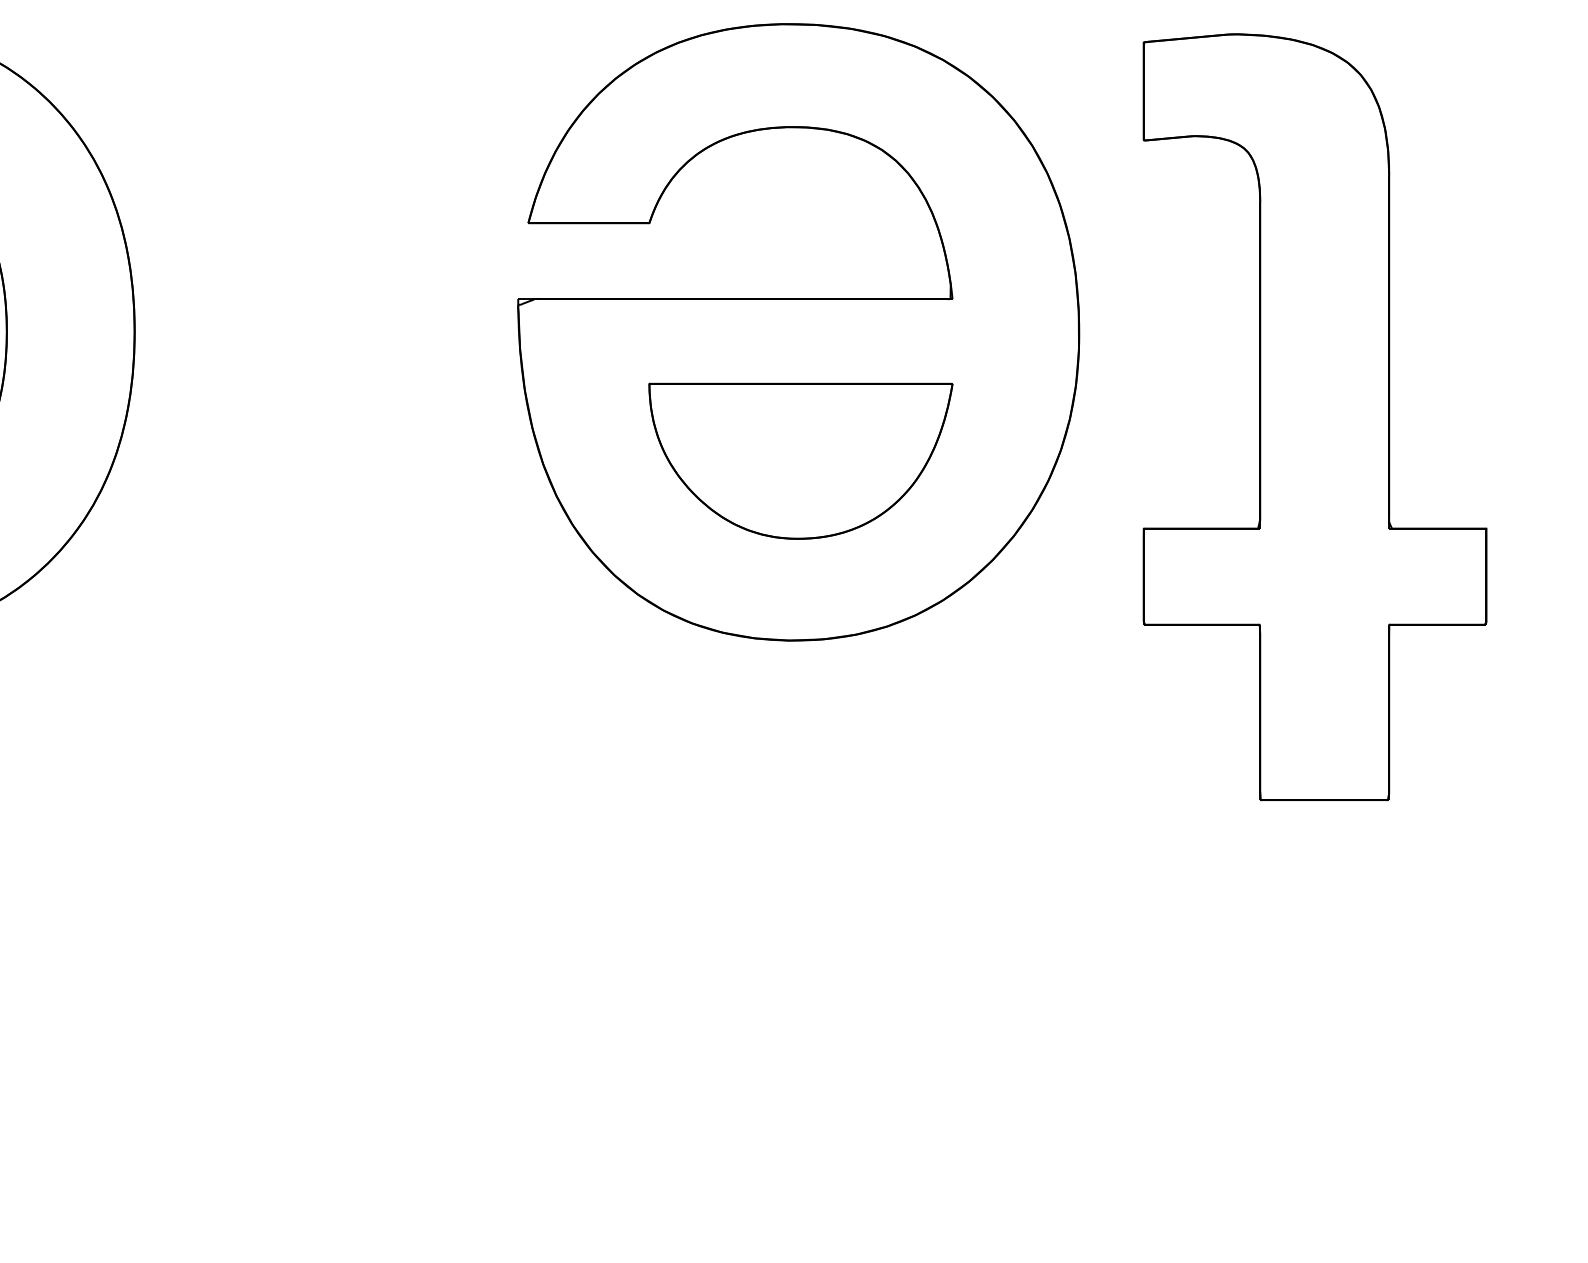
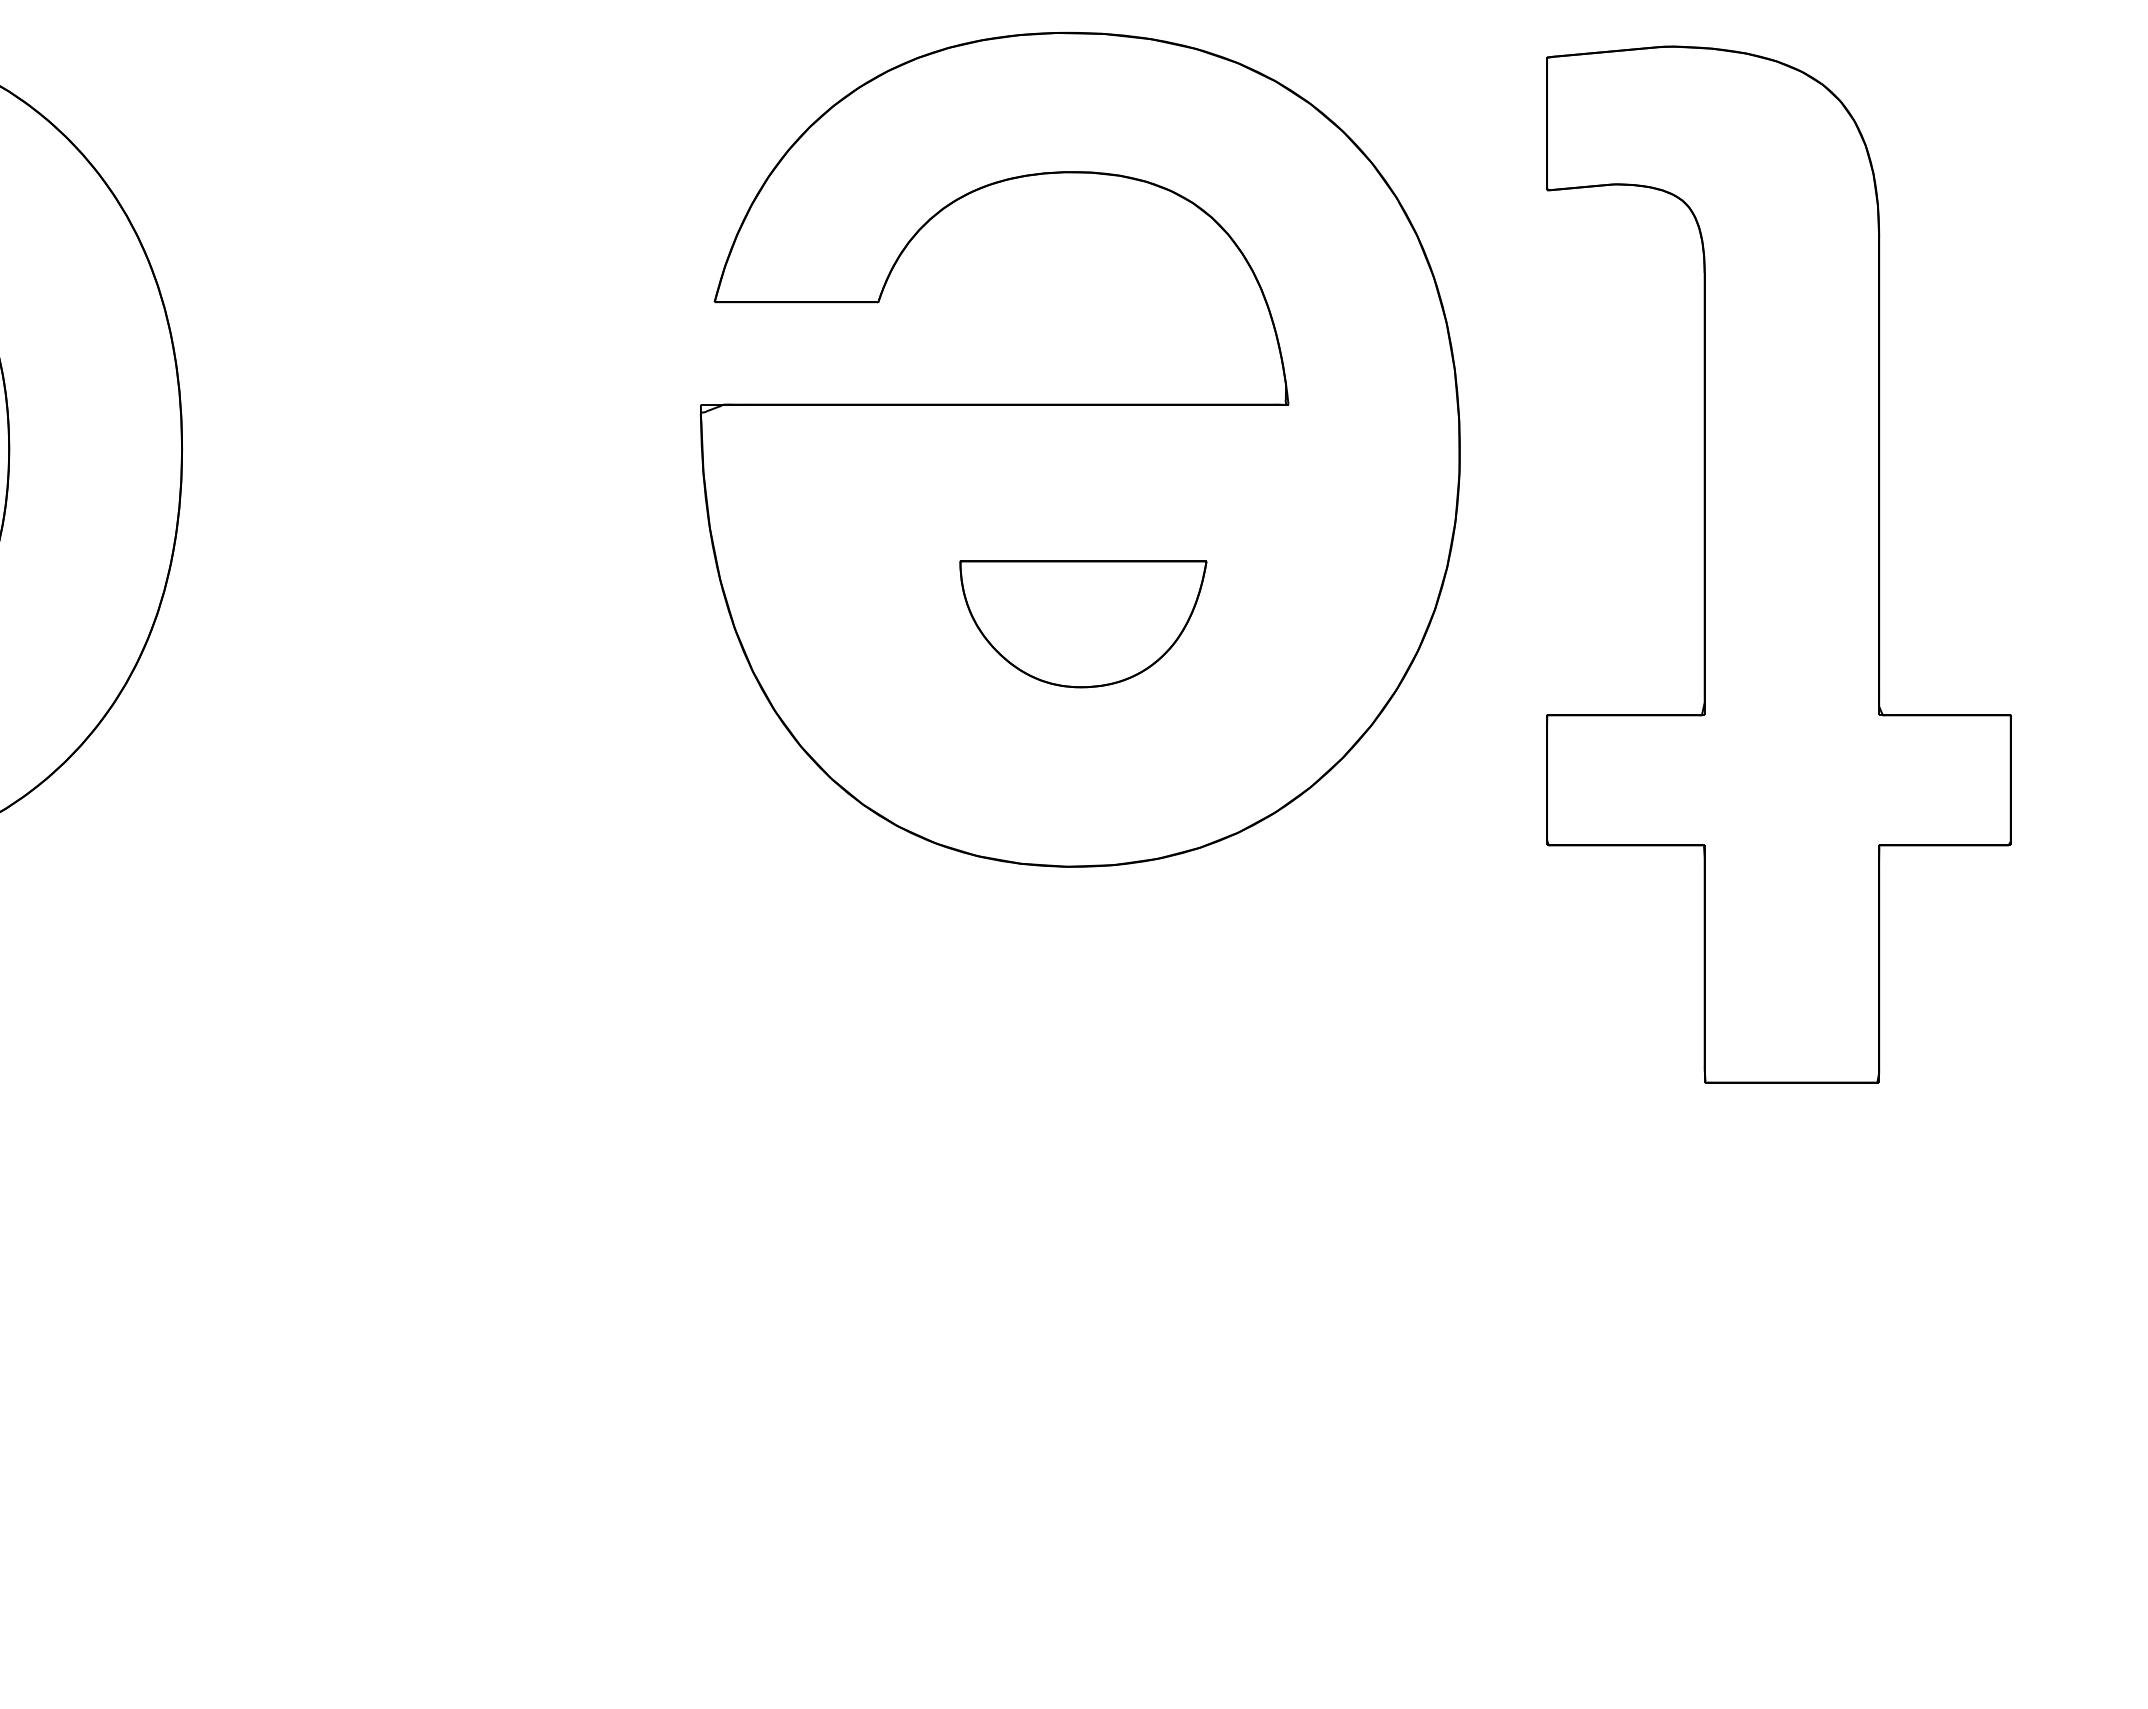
part: (801, 461) -> (1083, 624), size x0.6

